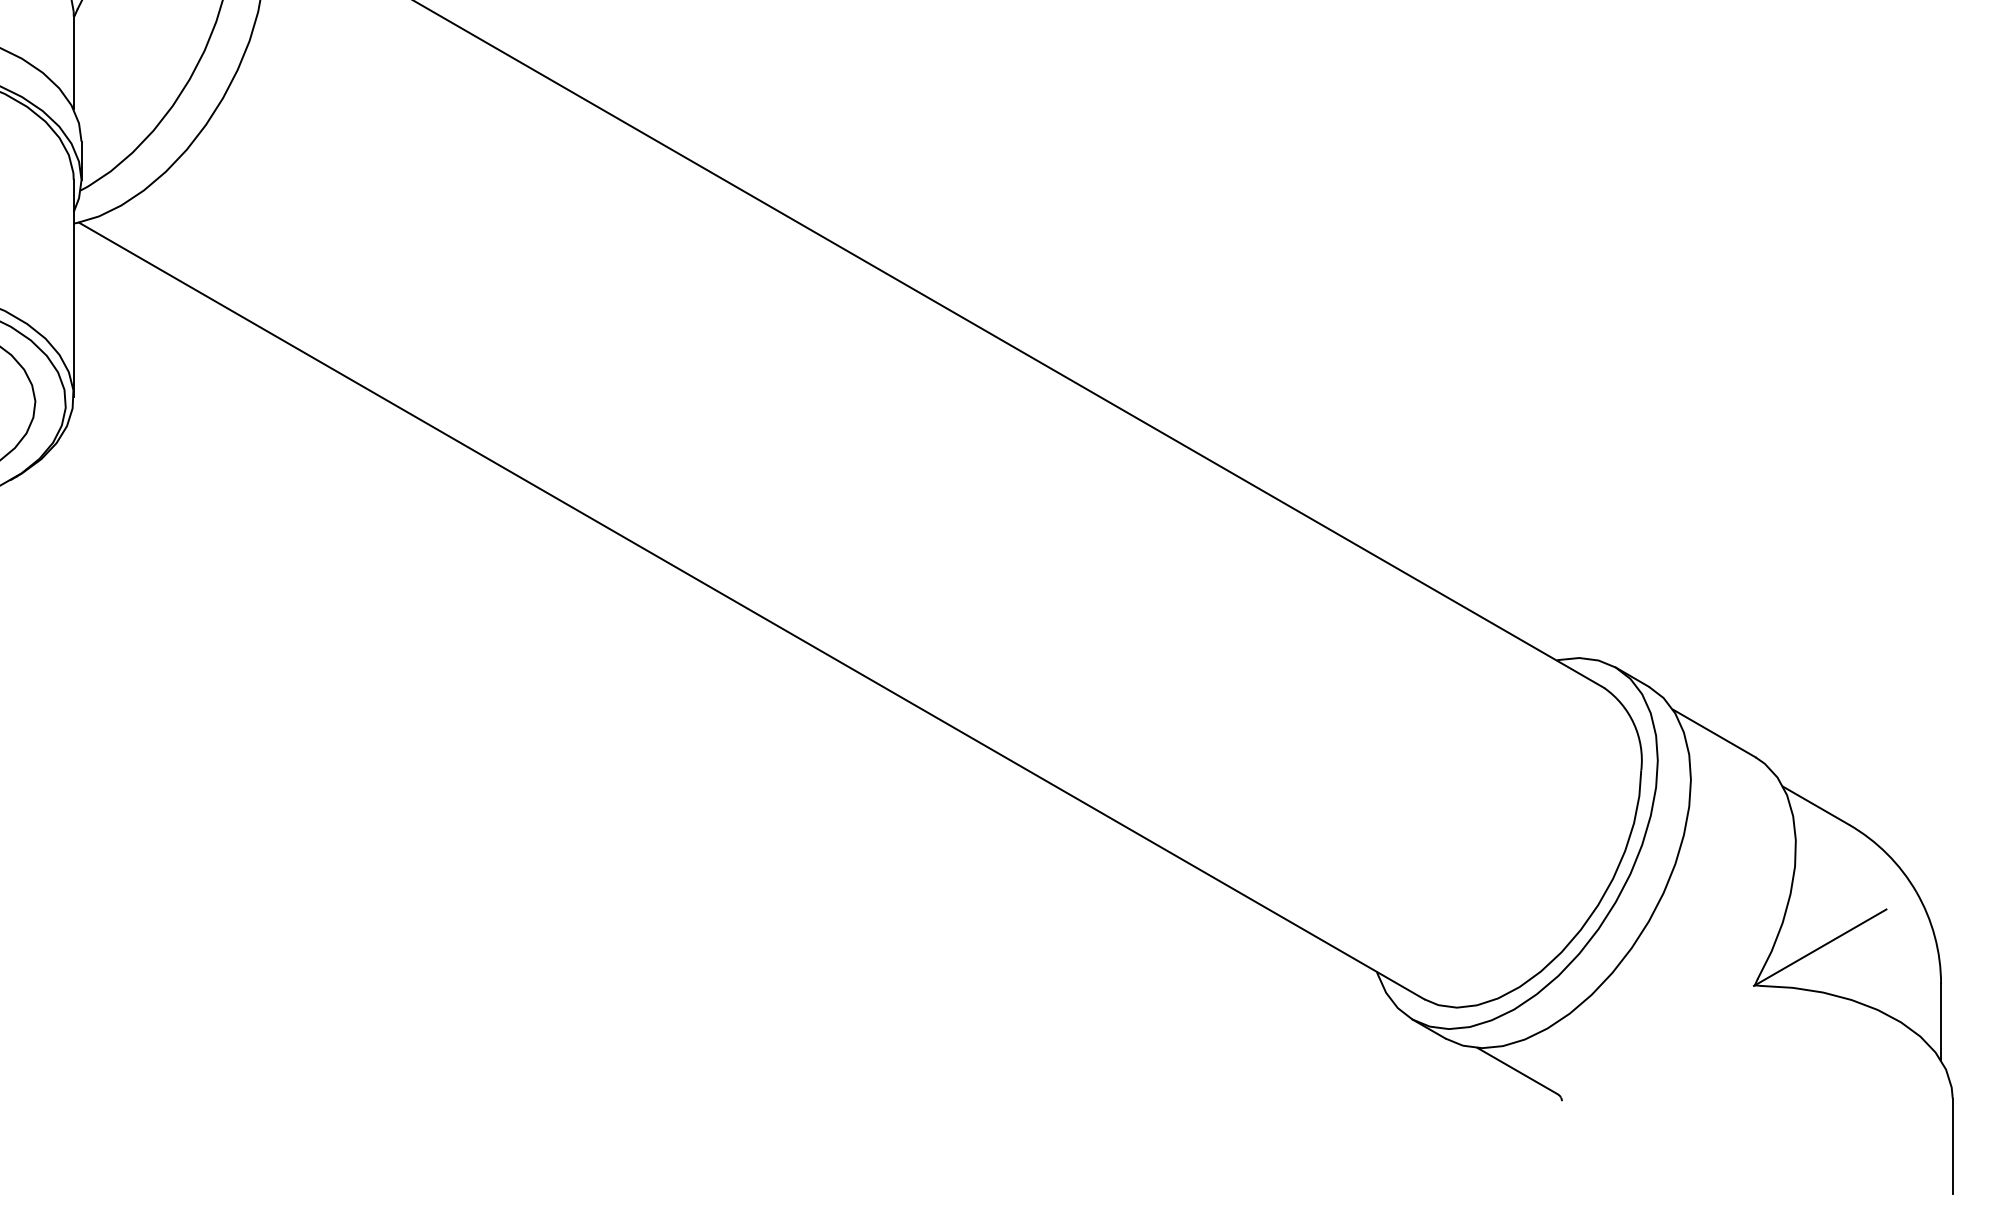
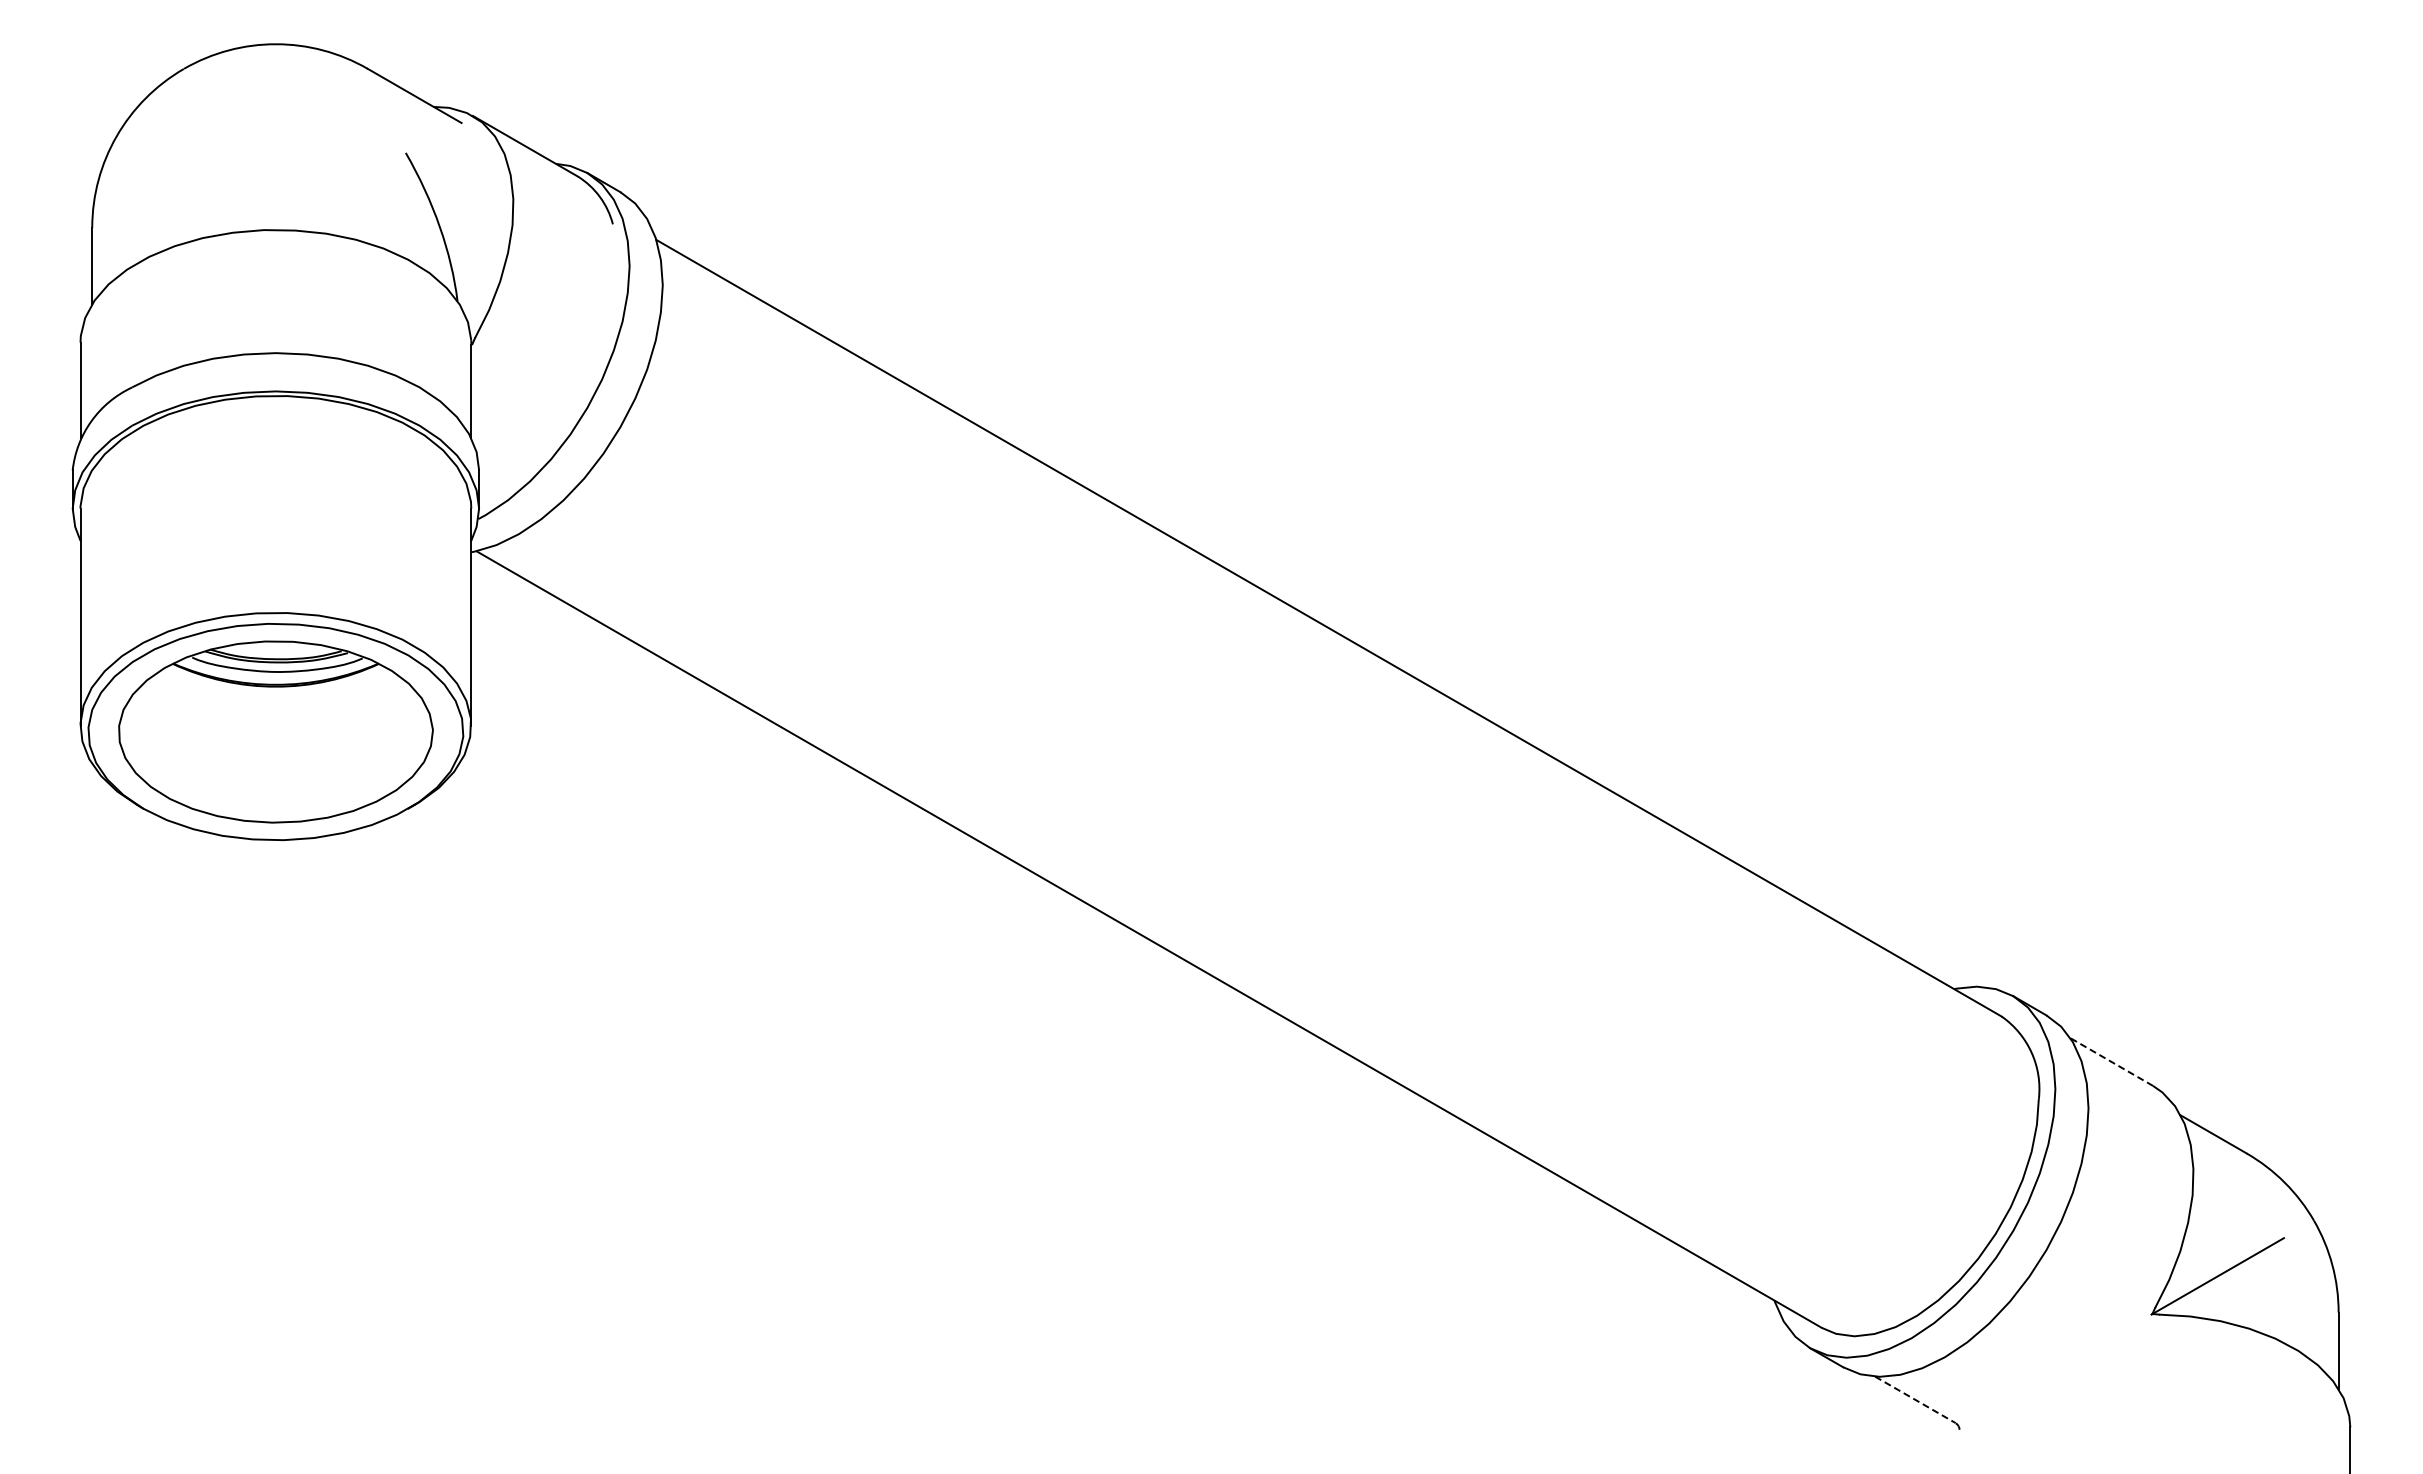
line: (1713, 733) -> (2111, 1062), solid -> dashed
line: (1517, 1071) -> (1915, 1400), solid -> dashed

